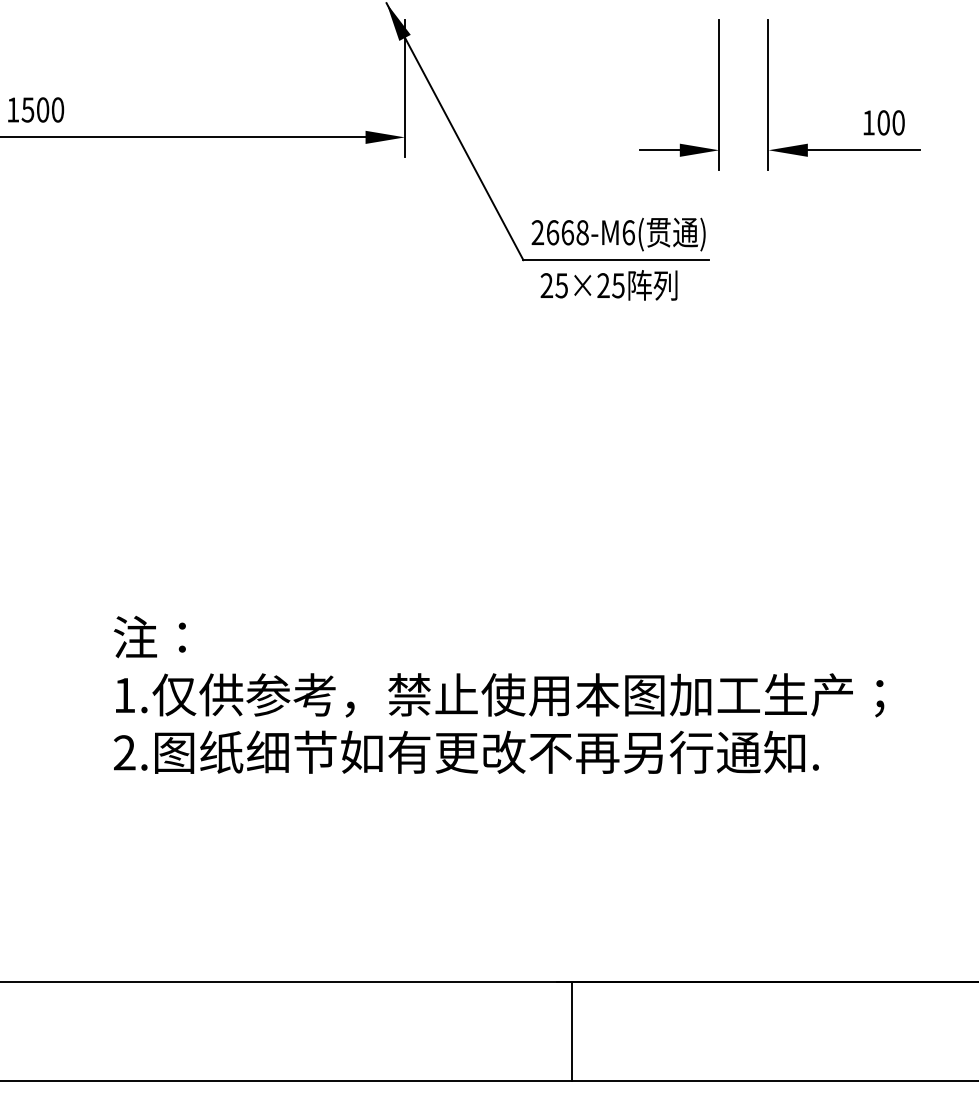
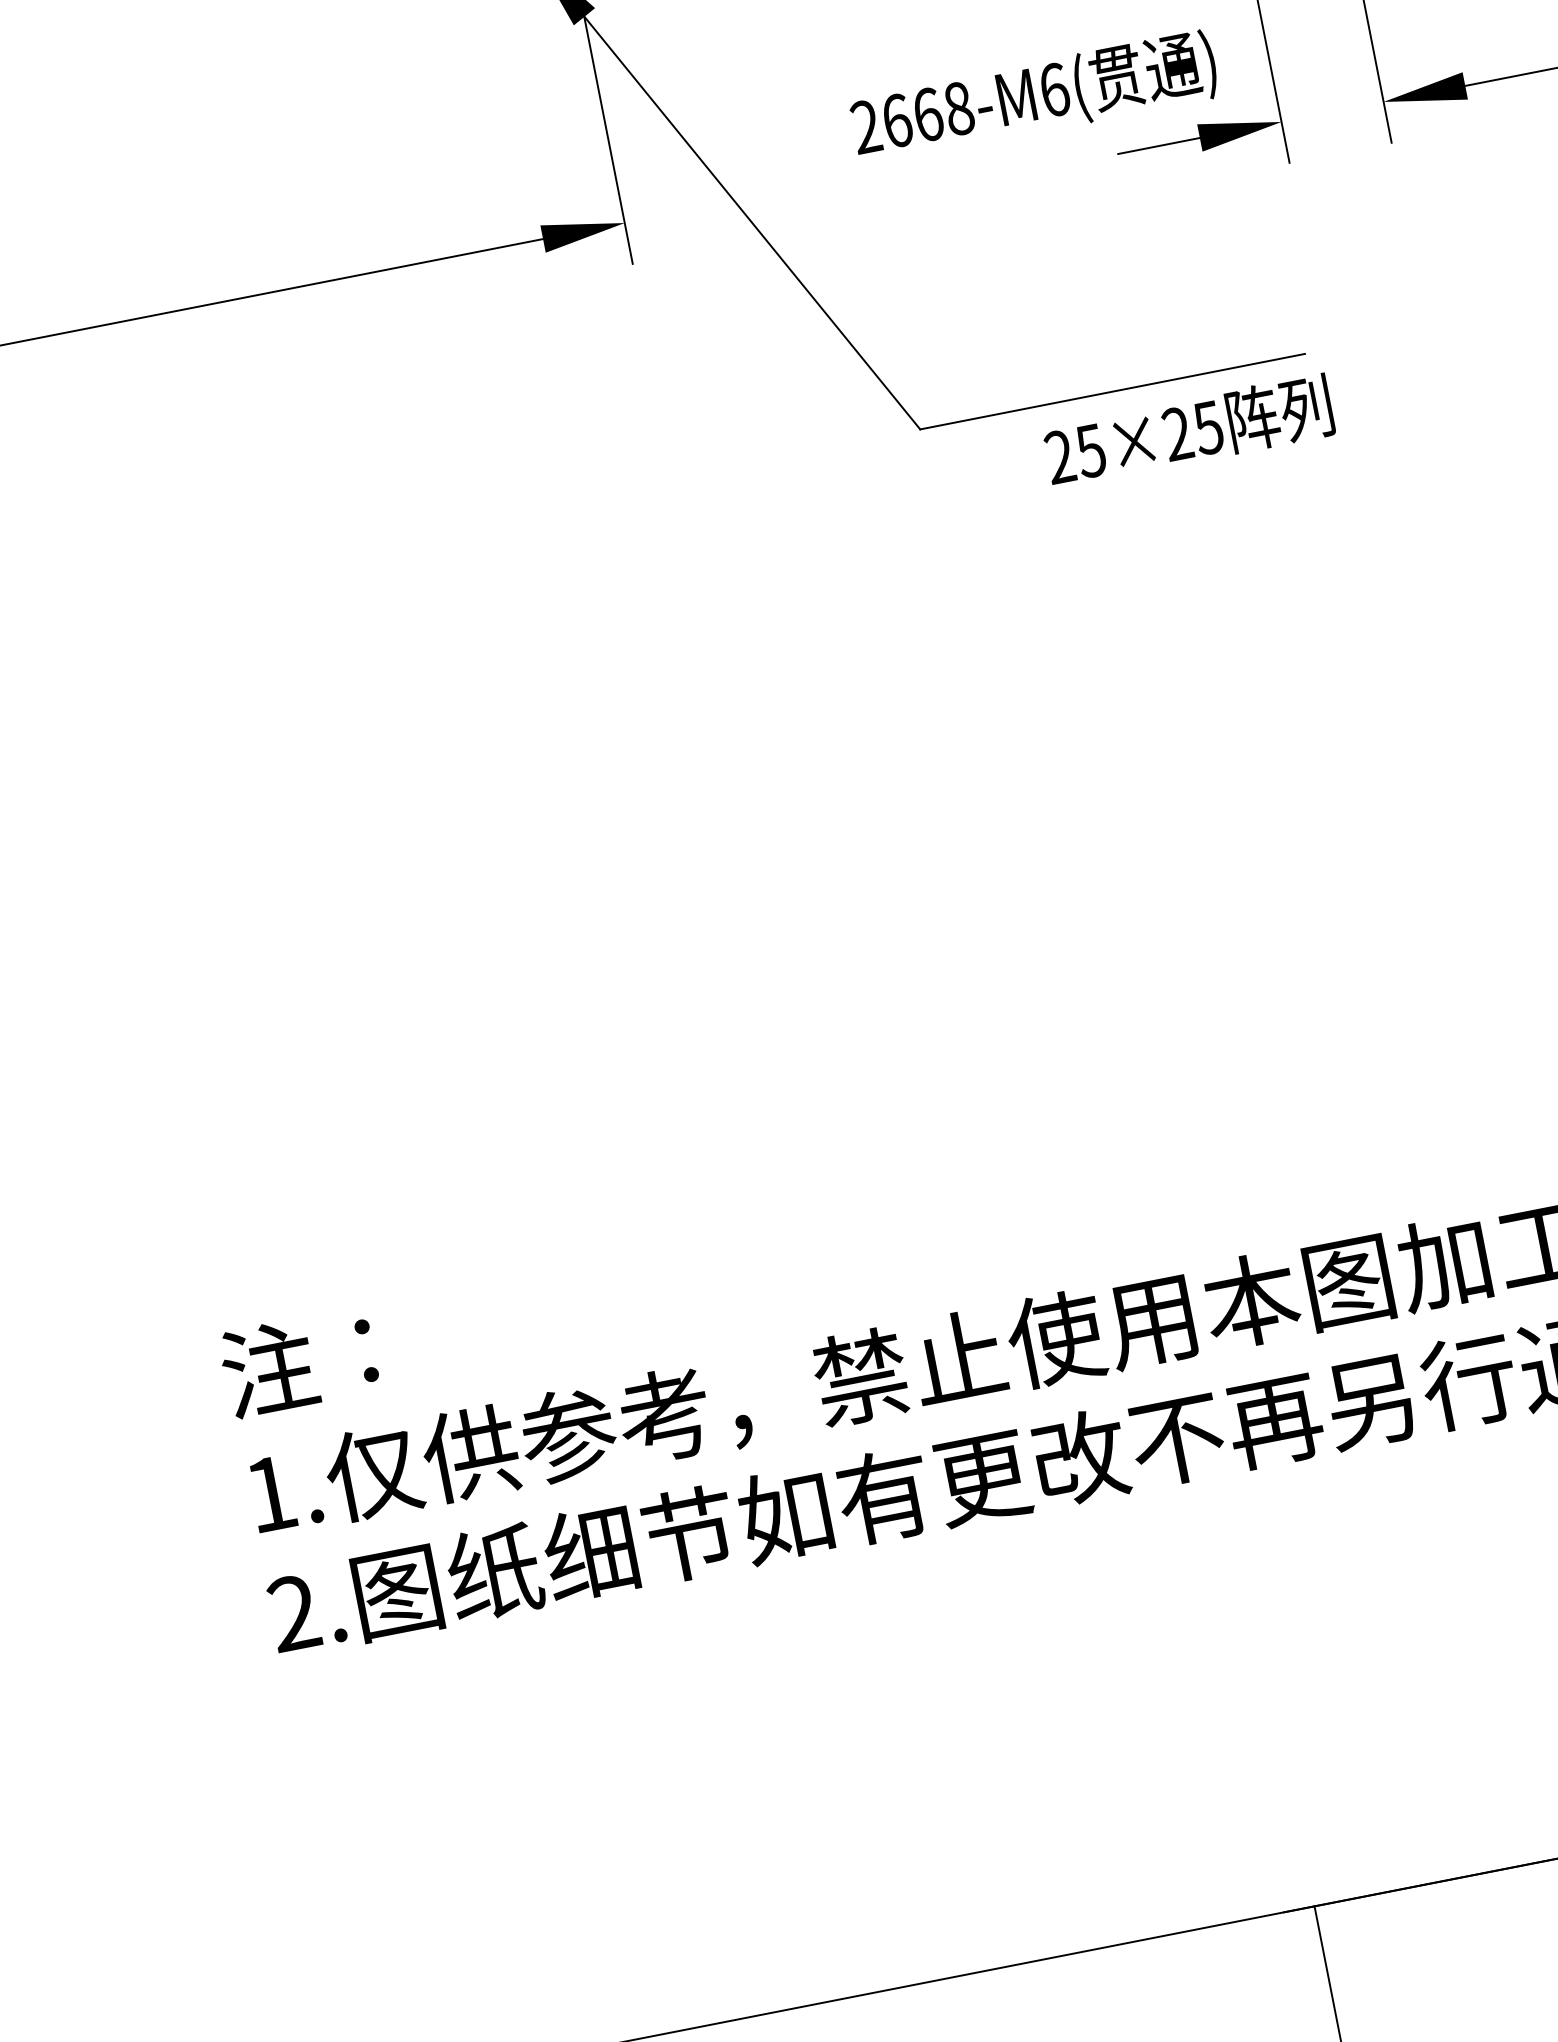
text: (618, 234) -> (1034, 97), moved
text: (608, 285) -> (1187, 431), moved

